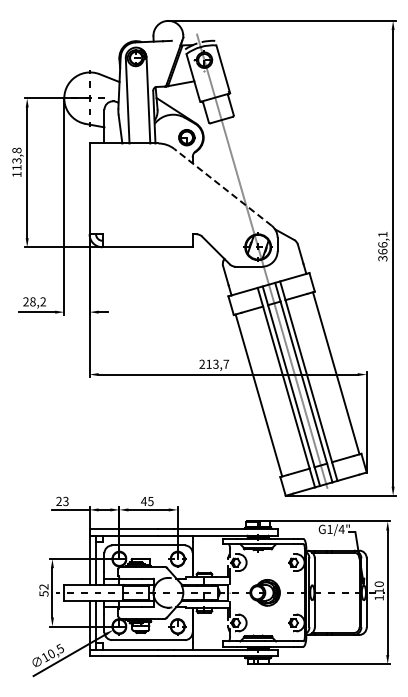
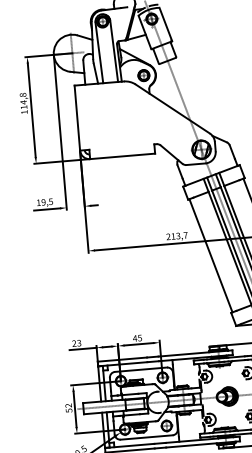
text: (16, 160) -> (23, 102), 113,8 -> 114,8
line: (223, 187) -> (173, 109), dashed -> solid
text: (34, 301) -> (44, 202), 28,2 -> 19,5

